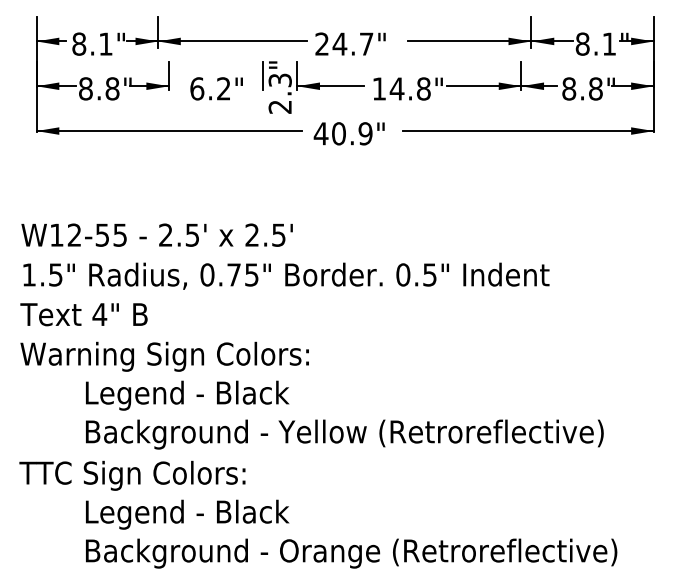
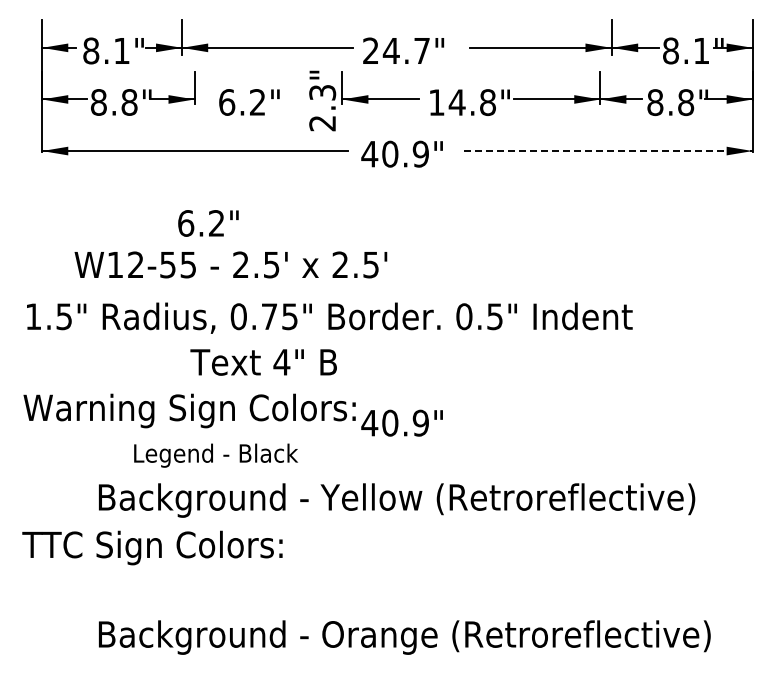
line: (263, 75) -> (303, 87), removed
line: (528, 131) -> (608, 151), solid -> dashed
part: (185, 198) -> (213, 228), added
part: (159, 227) -> (233, 256), moved
part: (83, 314) -> (263, 362), moved
part: (348, 366) -> (401, 422), added
part: (188, 395) -> (216, 455), size x0.7
part: (188, 514) -> (216, 592), removed

